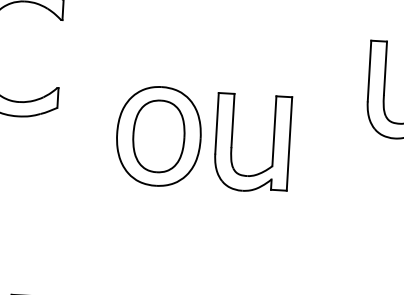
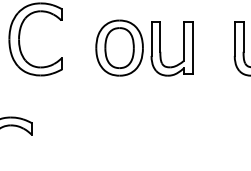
part: (203, 137) -> (144, 47), moved

